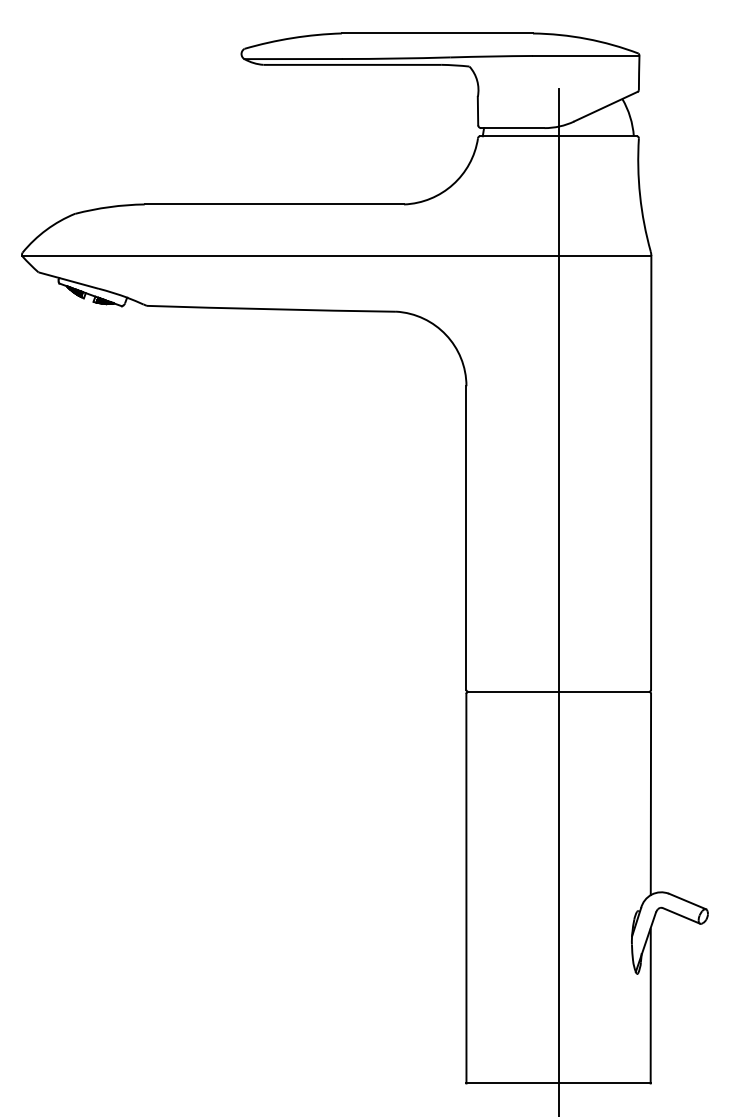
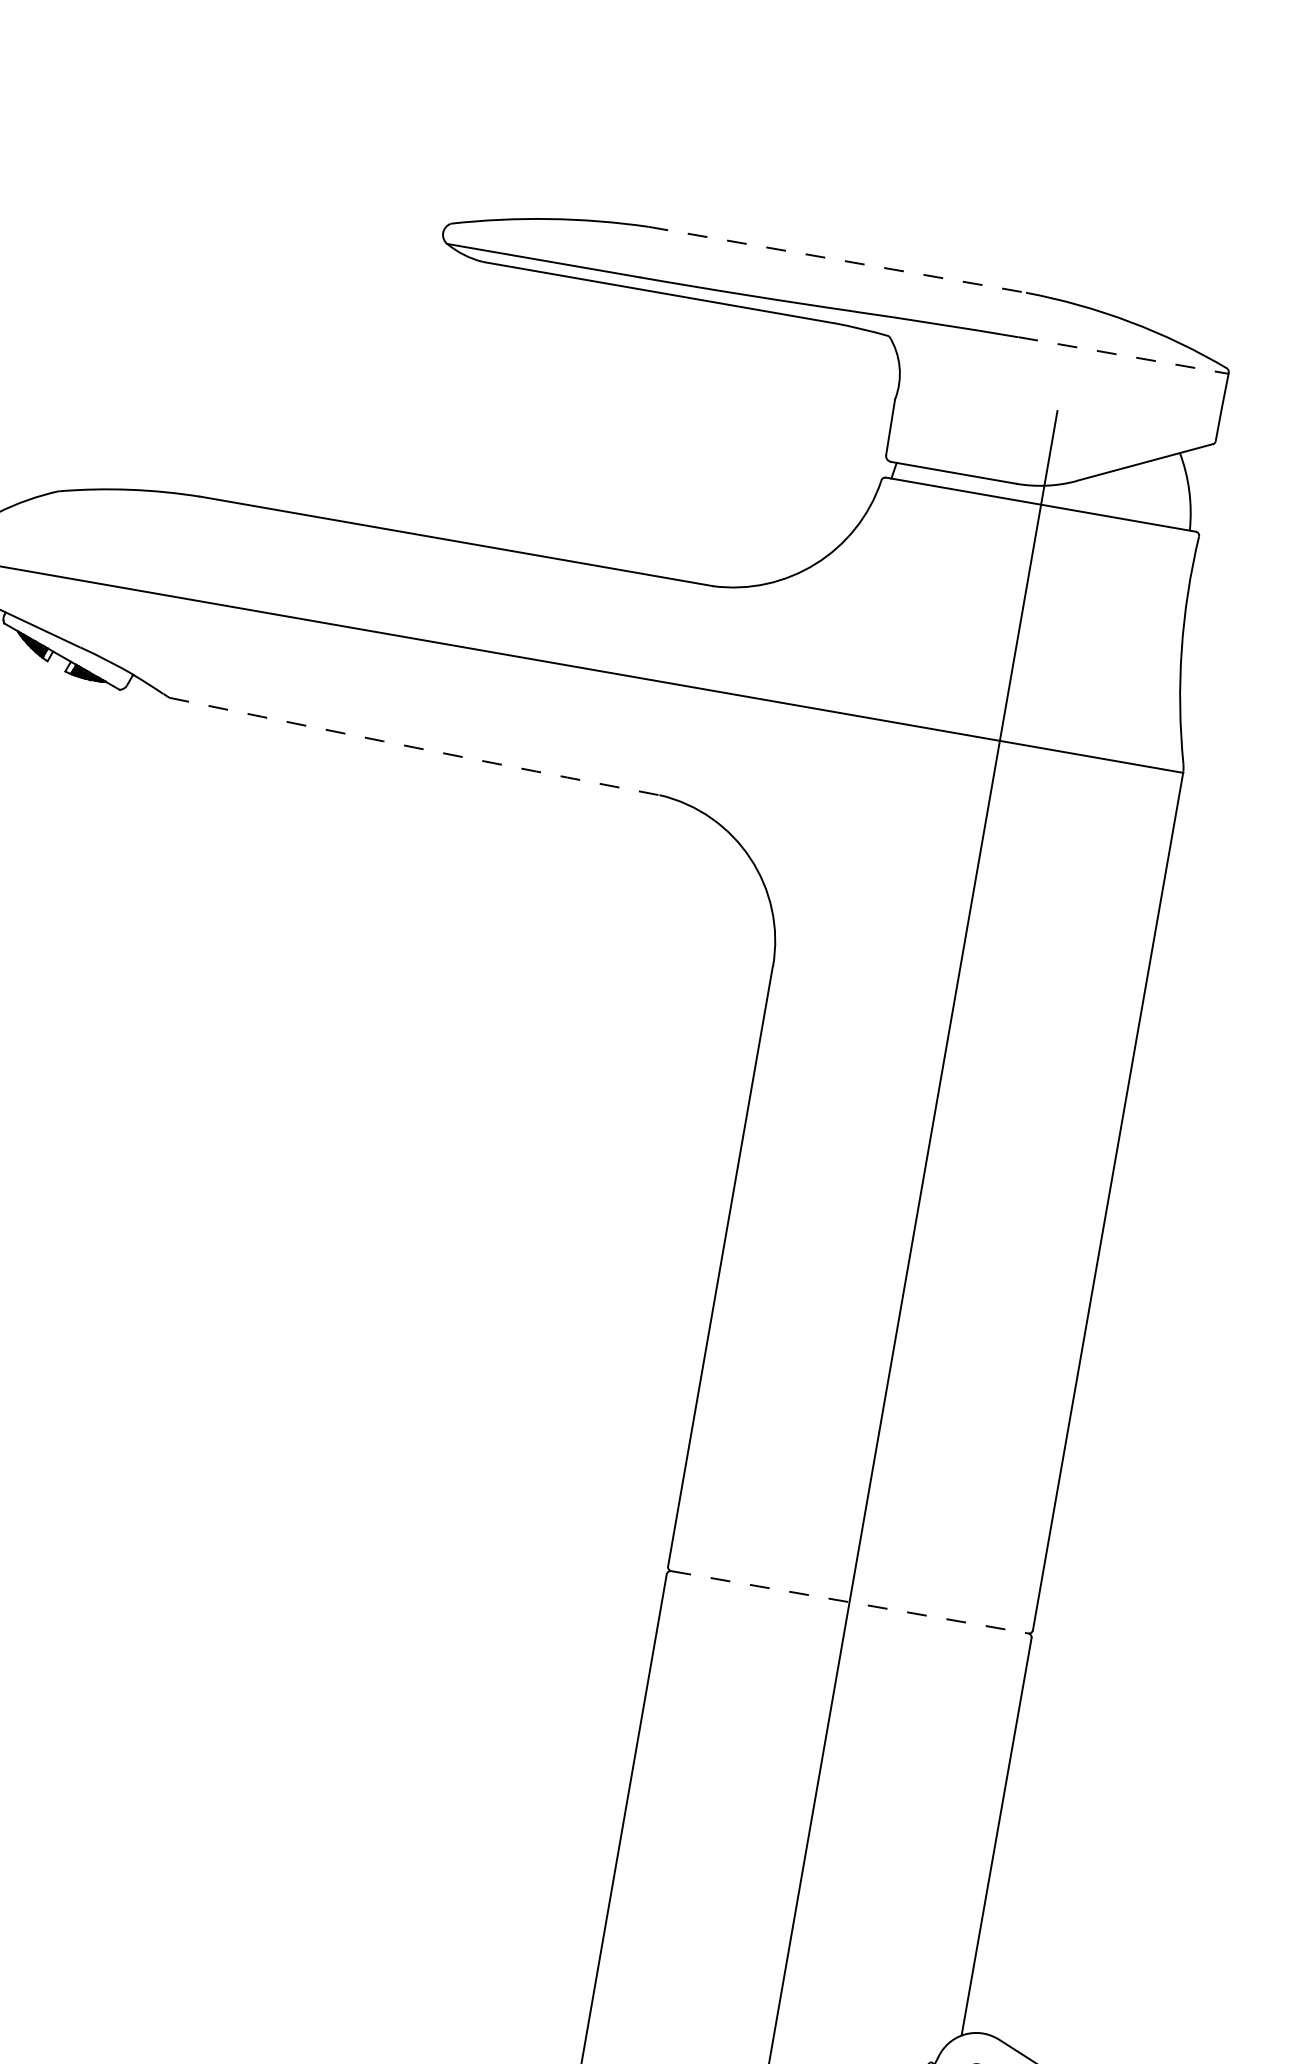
line: (437, 33) -> (837, 259), solid -> dashed
line: (586, 55) -> (1124, 354), solid -> dashed
arc: (271, 309) -> (414, 747), solid -> dashed
line: (559, 691) -> (851, 1601), solid -> dashed

